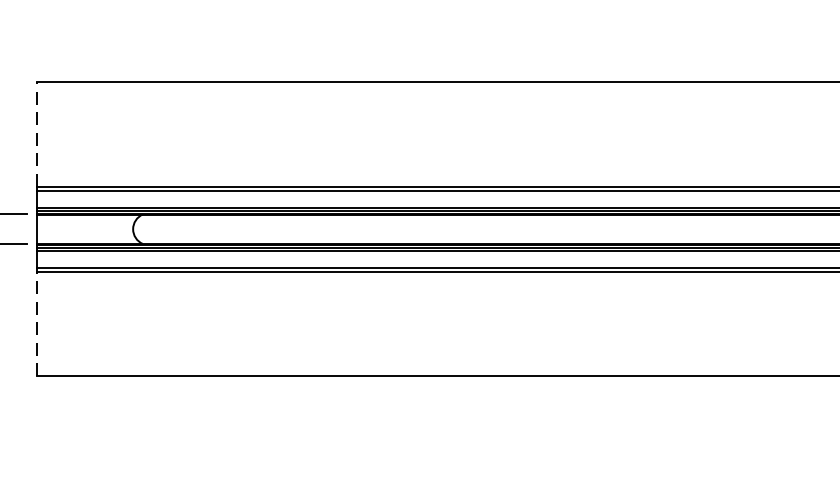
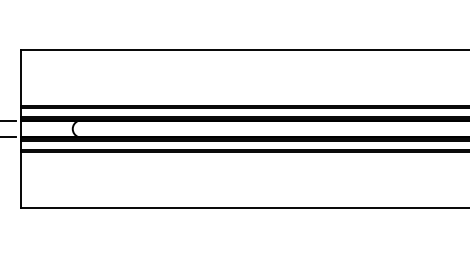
line: (37, 133) -> (21, 77), dashed -> solid
line: (37, 323) -> (21, 179), dashed -> solid

